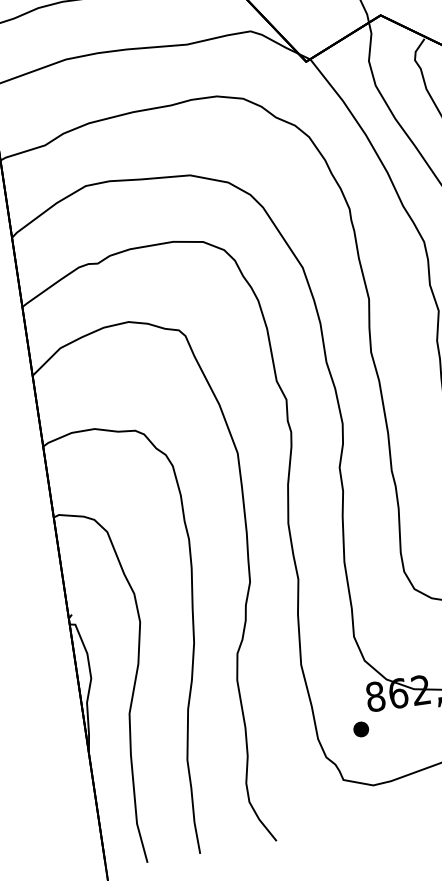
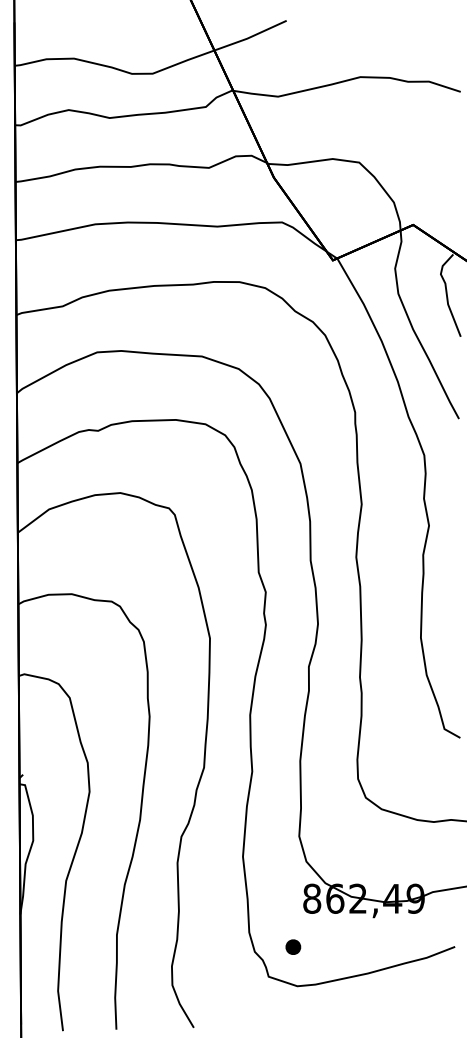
part: (361, 728) -> (293, 946), moved

